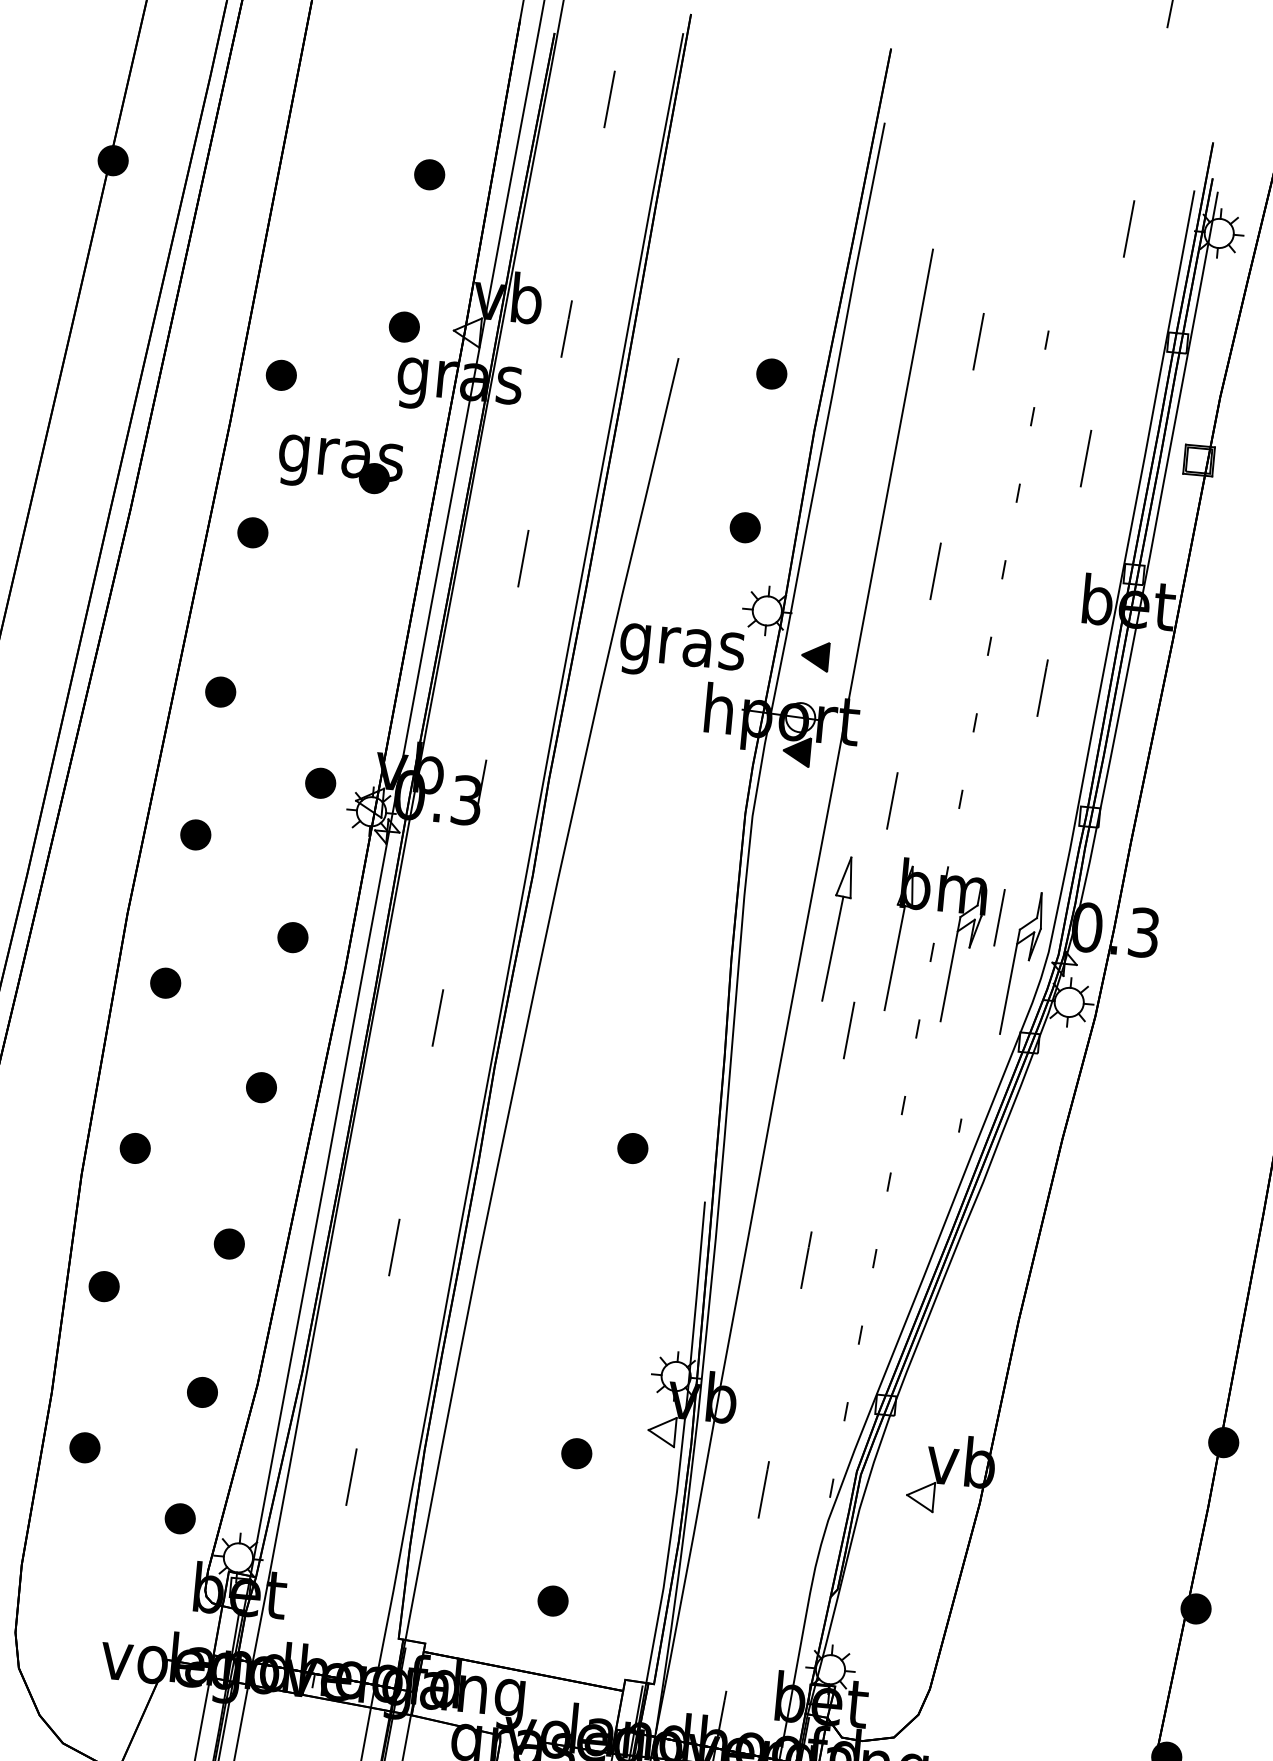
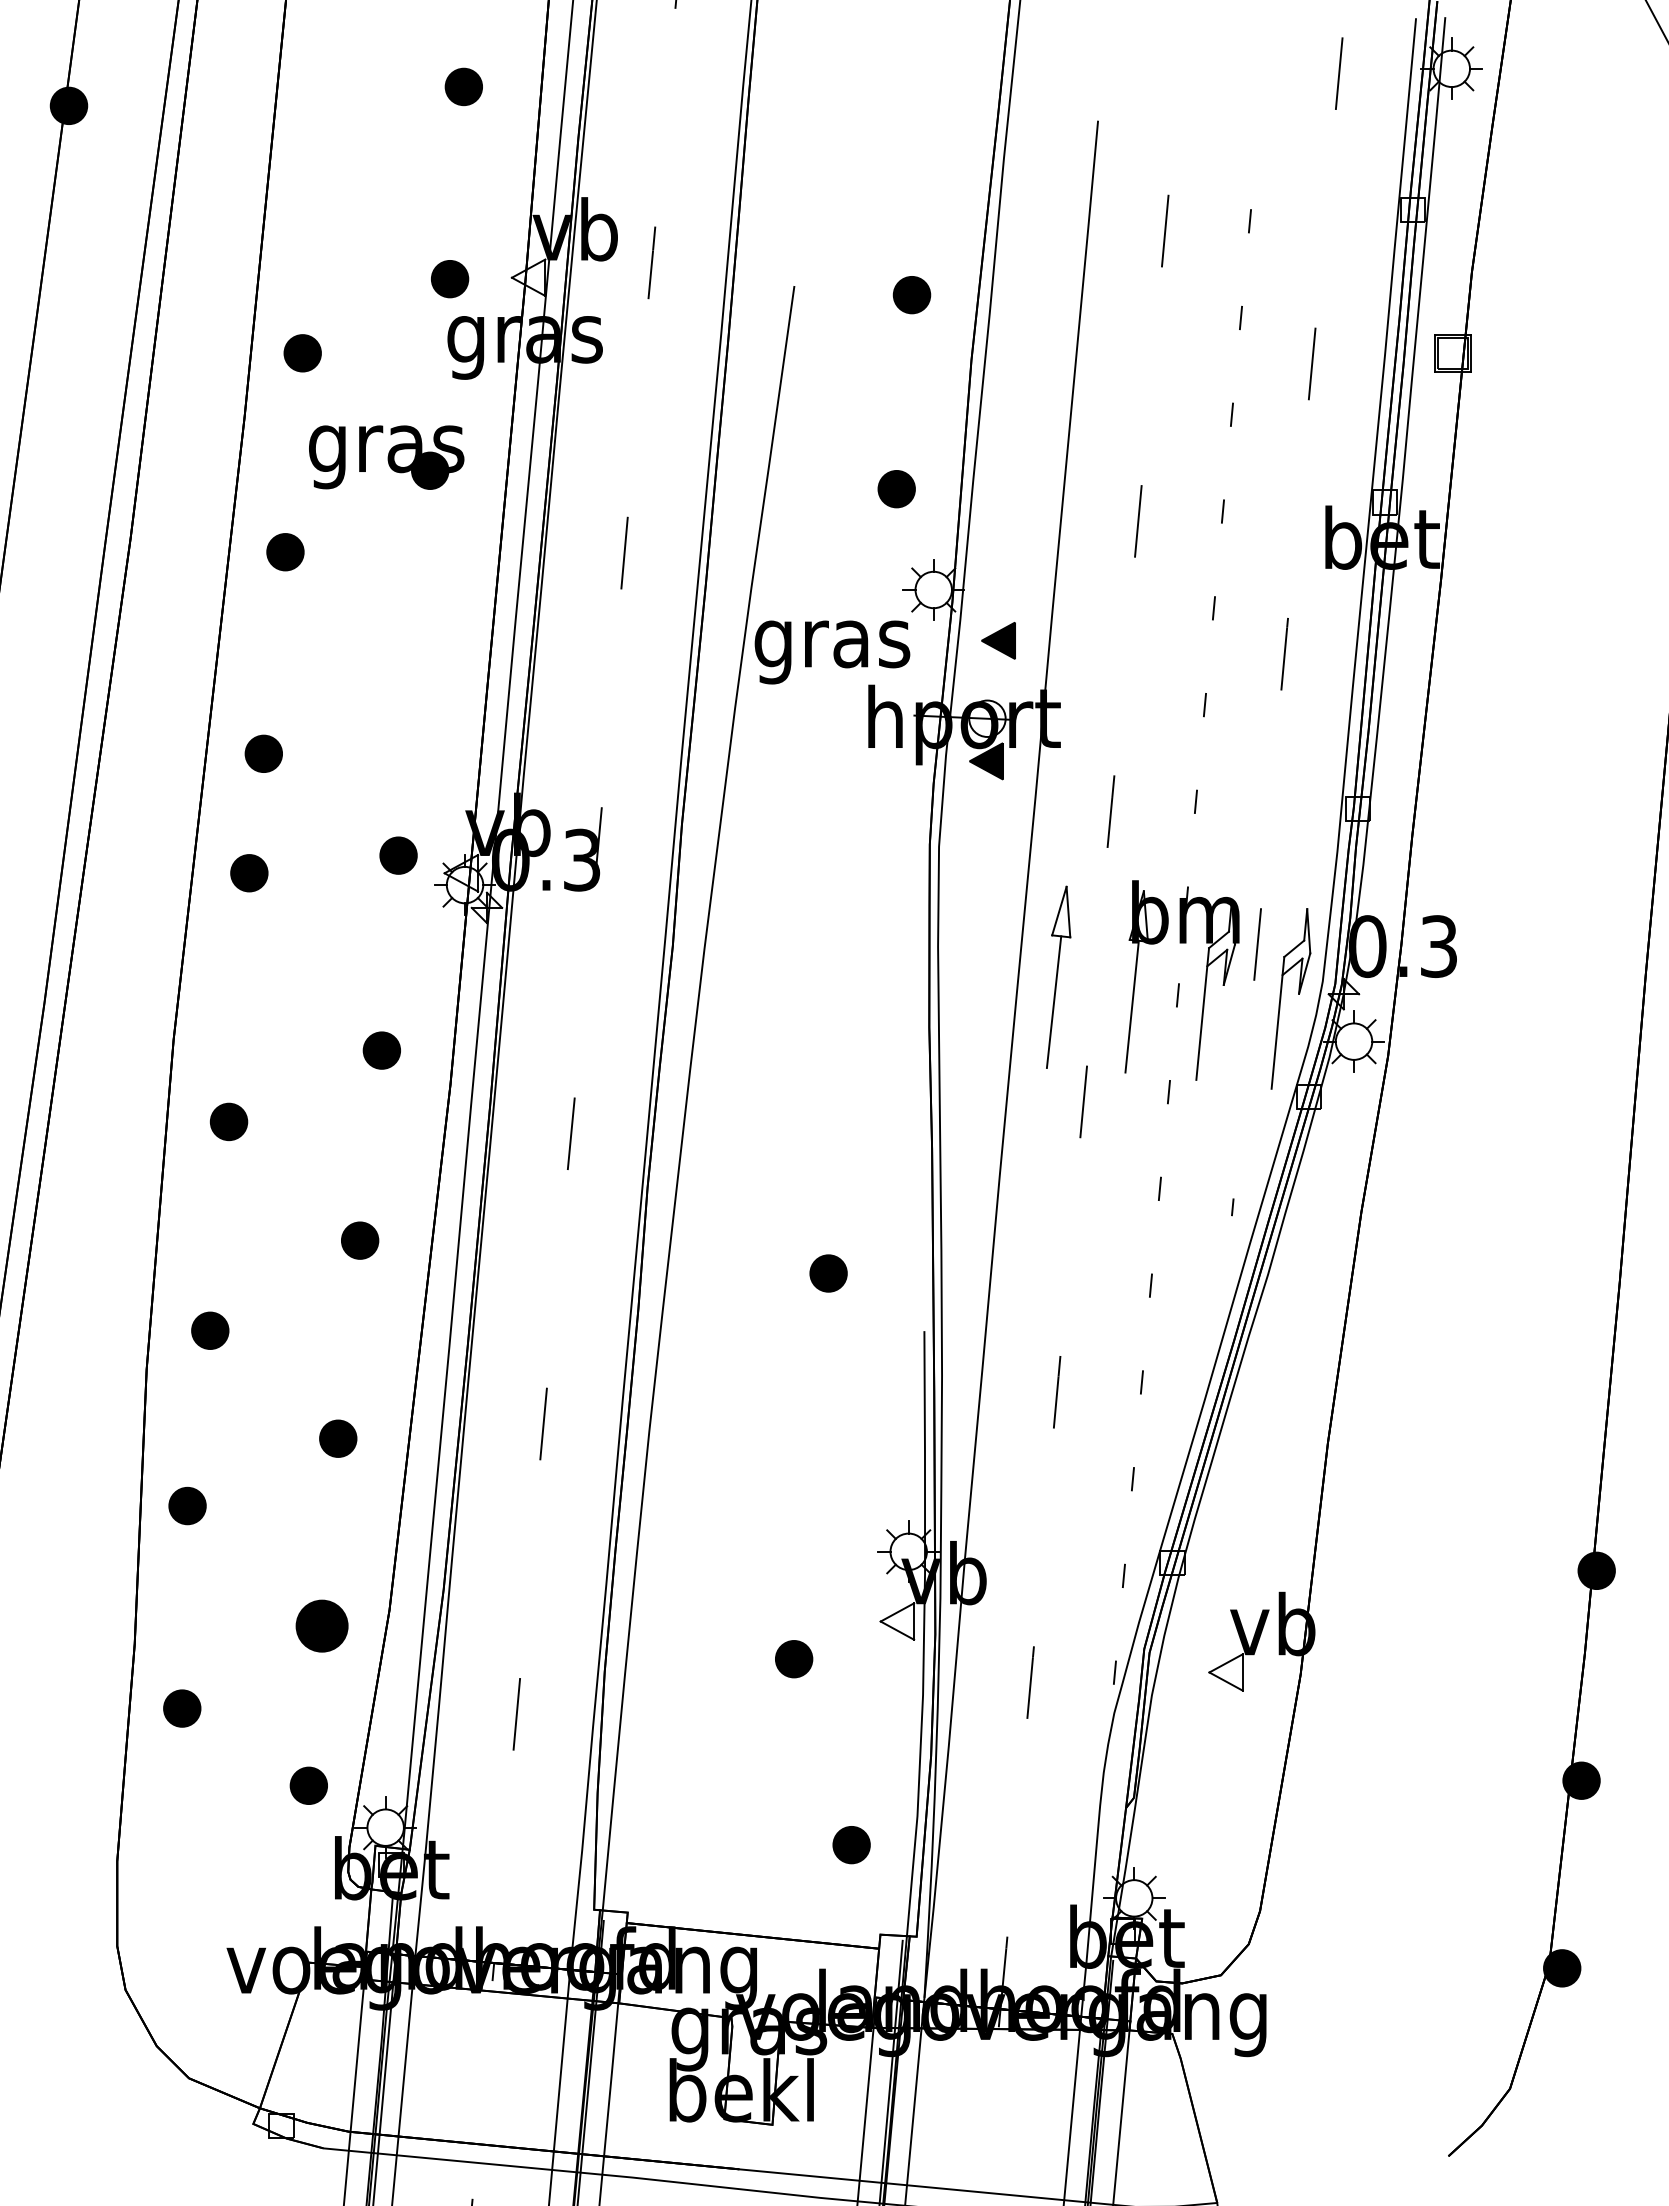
part: (195, 835) -> (249, 873), moved
part: (202, 1392) -> (321, 1626), size x1.4
part: (552, 1601) -> (851, 1845), moved

